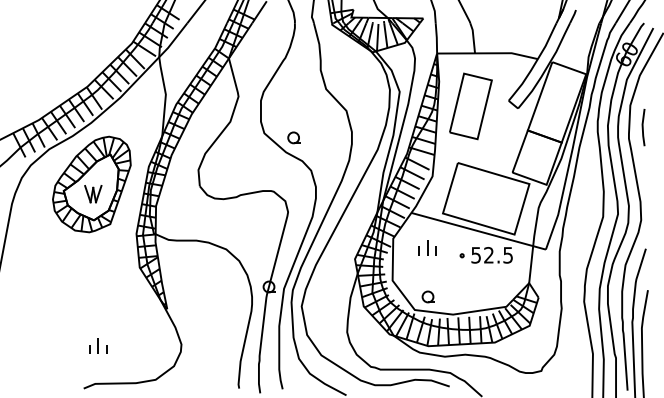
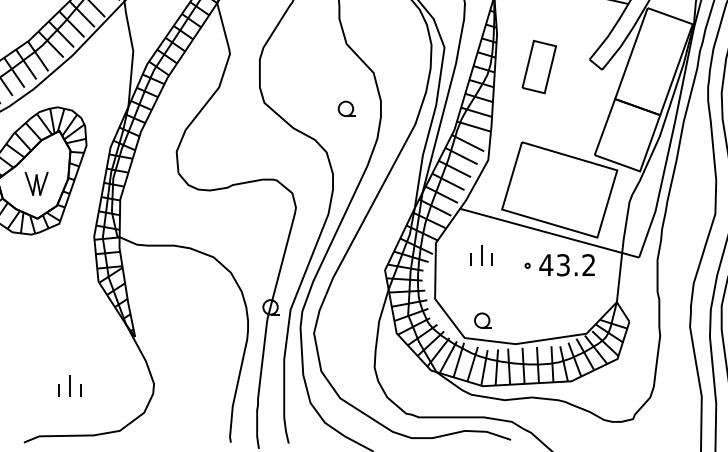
part: (470, 106) -> (538, 67), size x0.6
part: (293, 137) -> (345, 108), moved
text: (491, 254) -> (566, 264), 52.5 -> 43.2
part: (98, 345) -> (70, 385), moved

